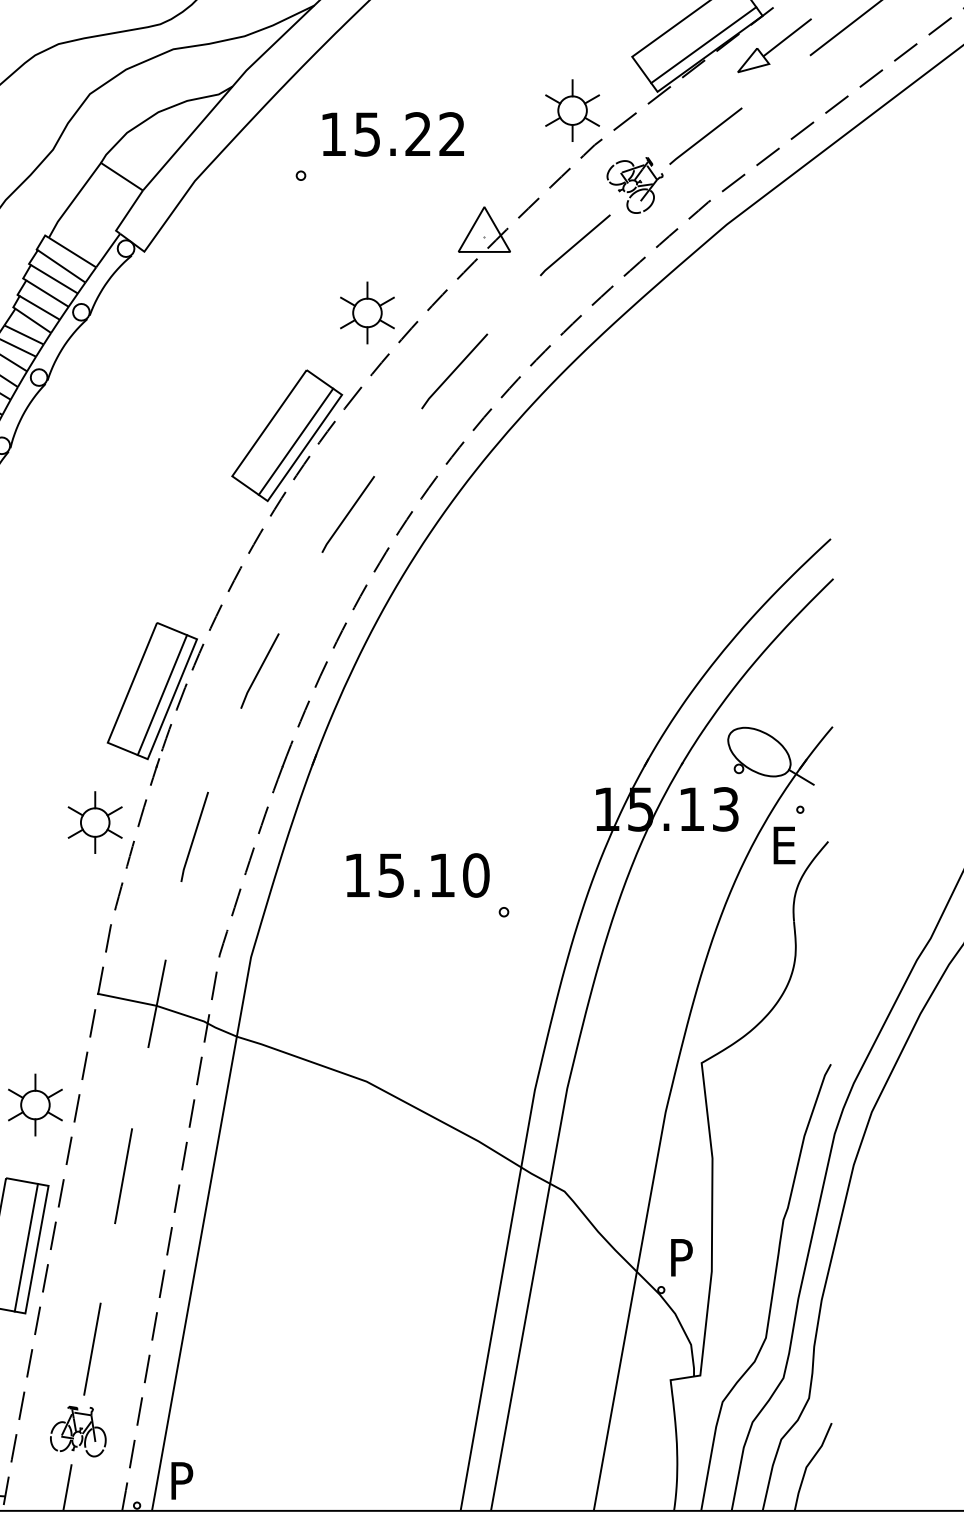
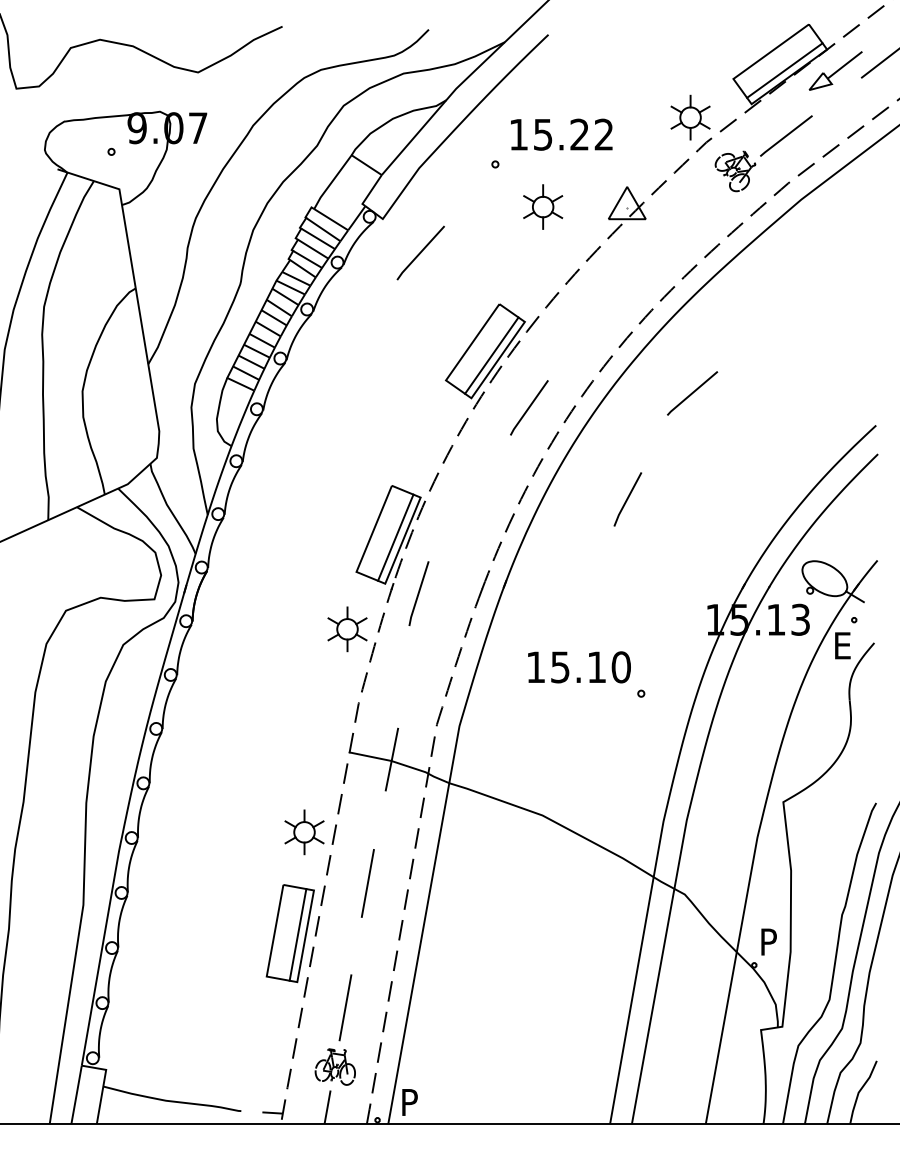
line: (575, 245) -> (692, 393), moved
part: (367, 312) -> (543, 206), moved
line: (454, 370) -> (420, 252), moved
line: (259, 671) -> (627, 499), moved
line: (194, 836) -> (418, 593), moved

